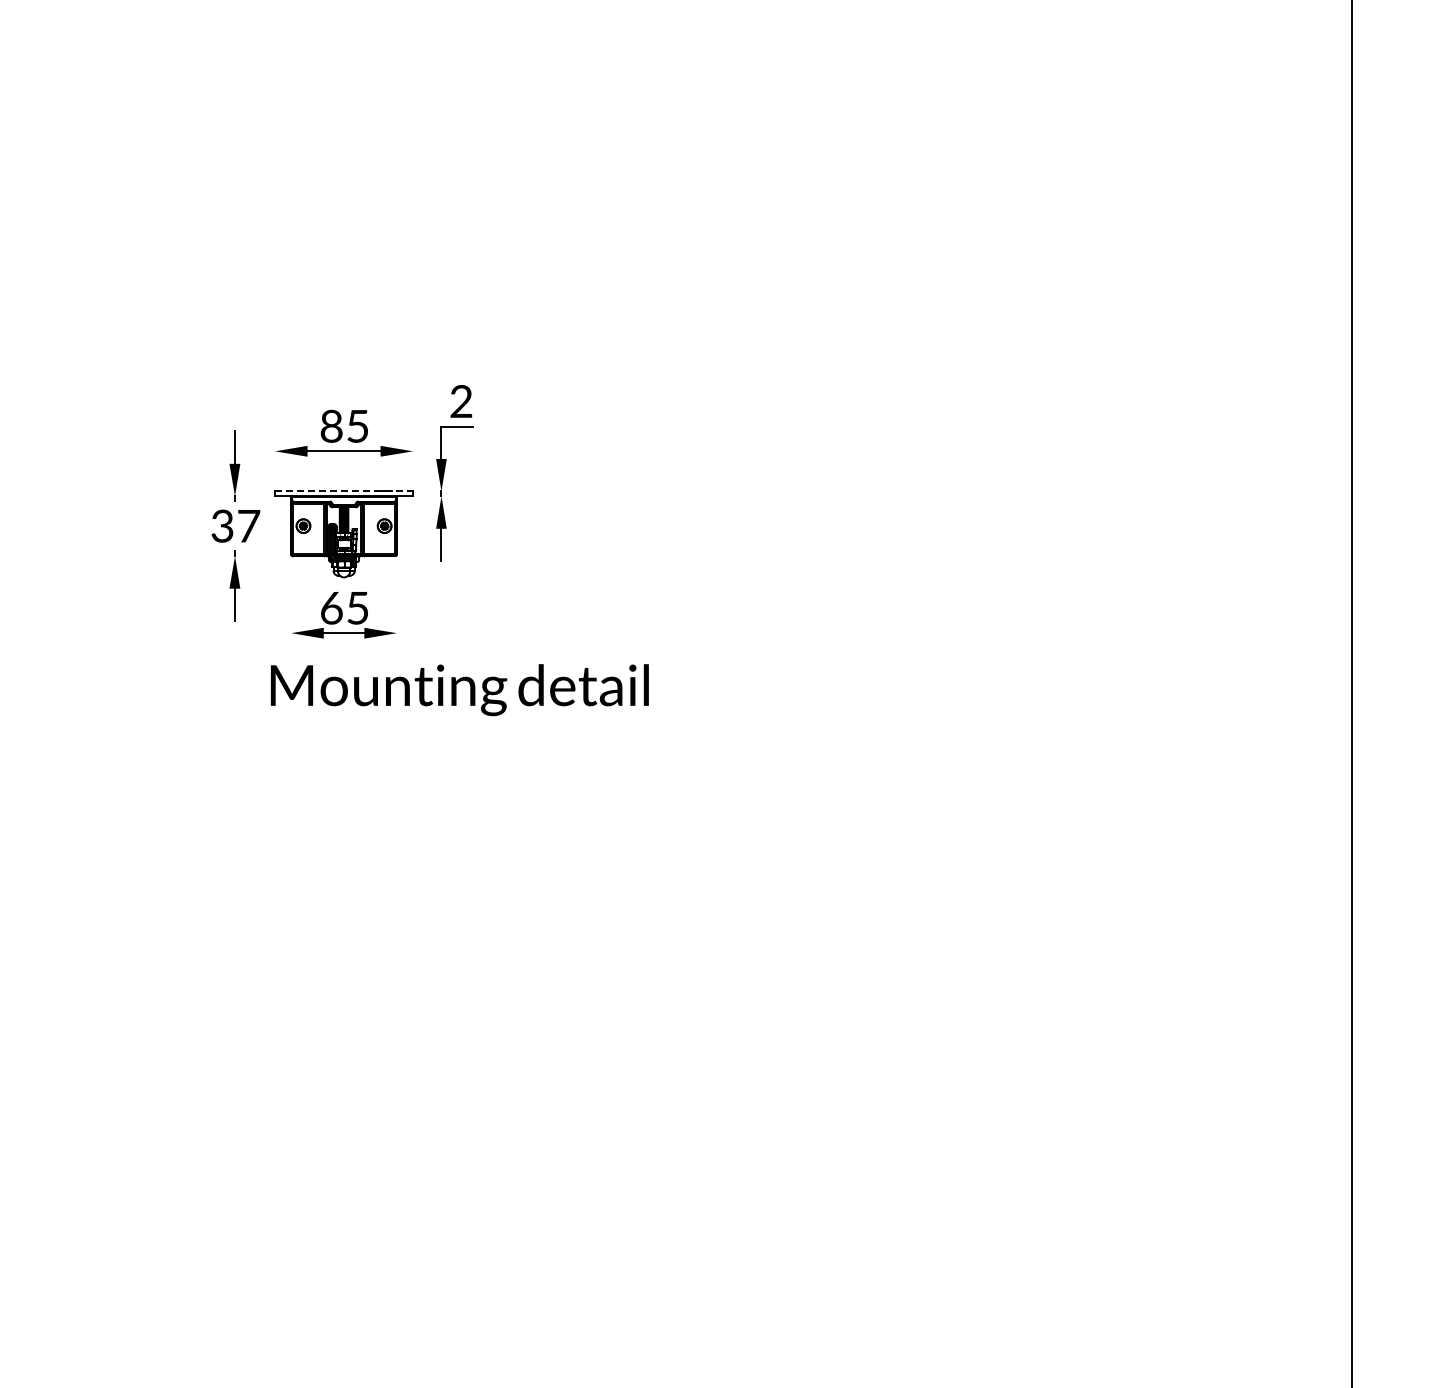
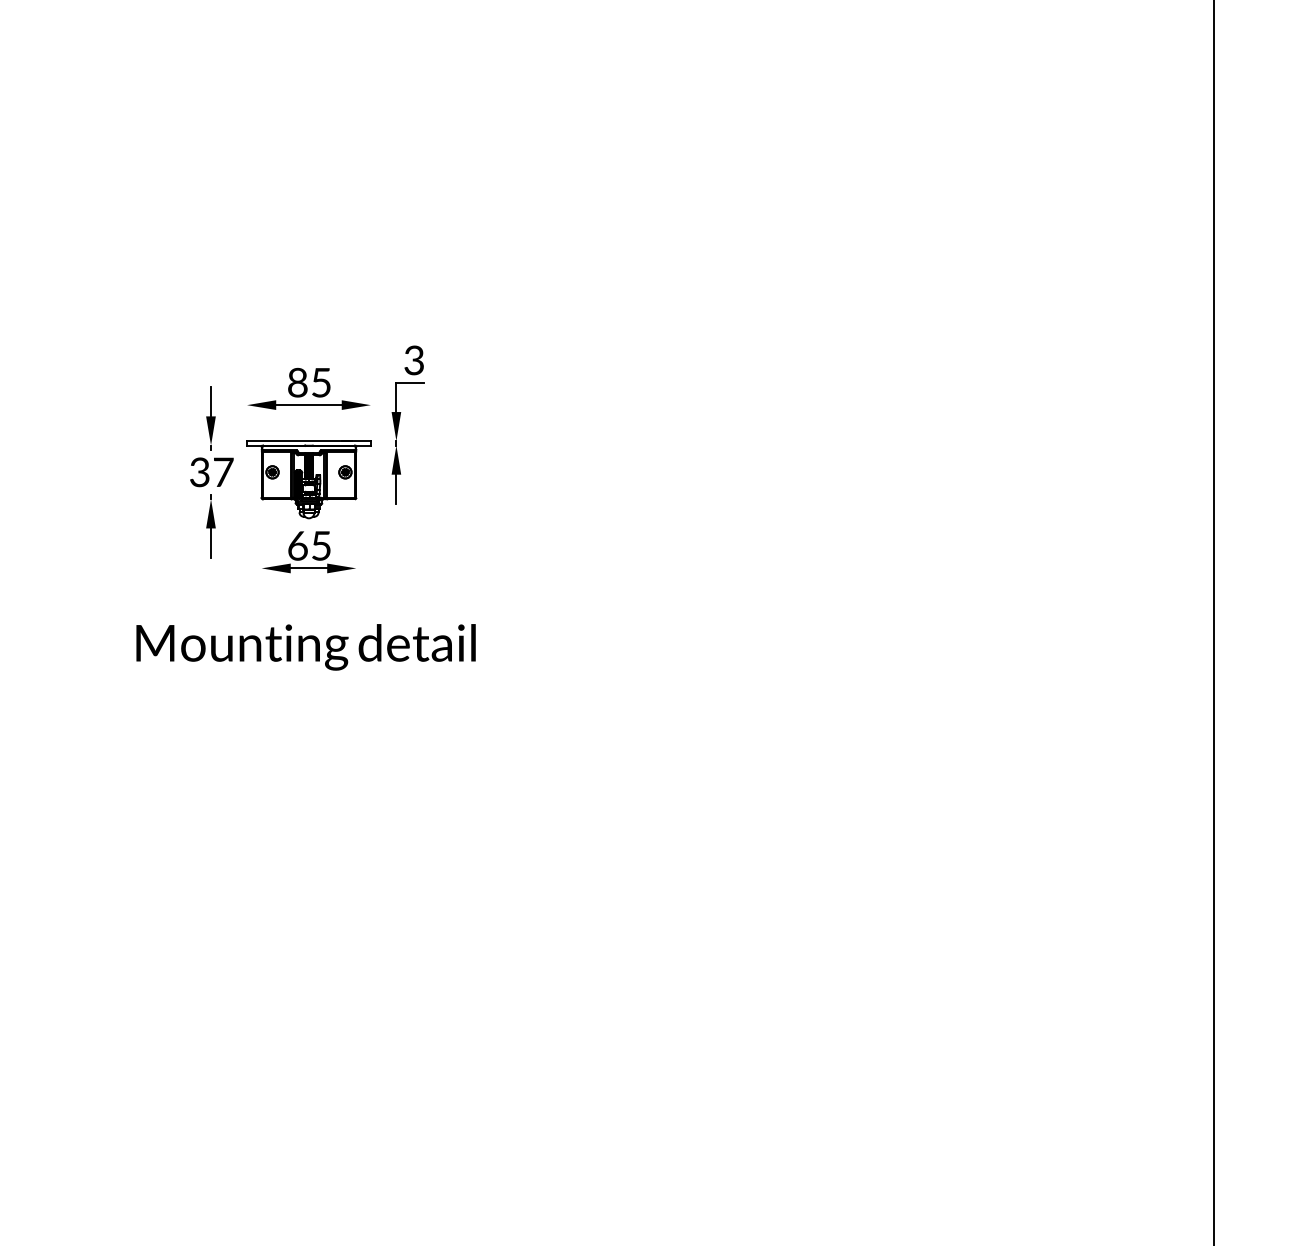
text: (461, 402) -> (414, 361), 2 -> 3
line: (344, 491) -> (309, 441), dashed -> solid
text: (459, 690) -> (305, 647), moved

